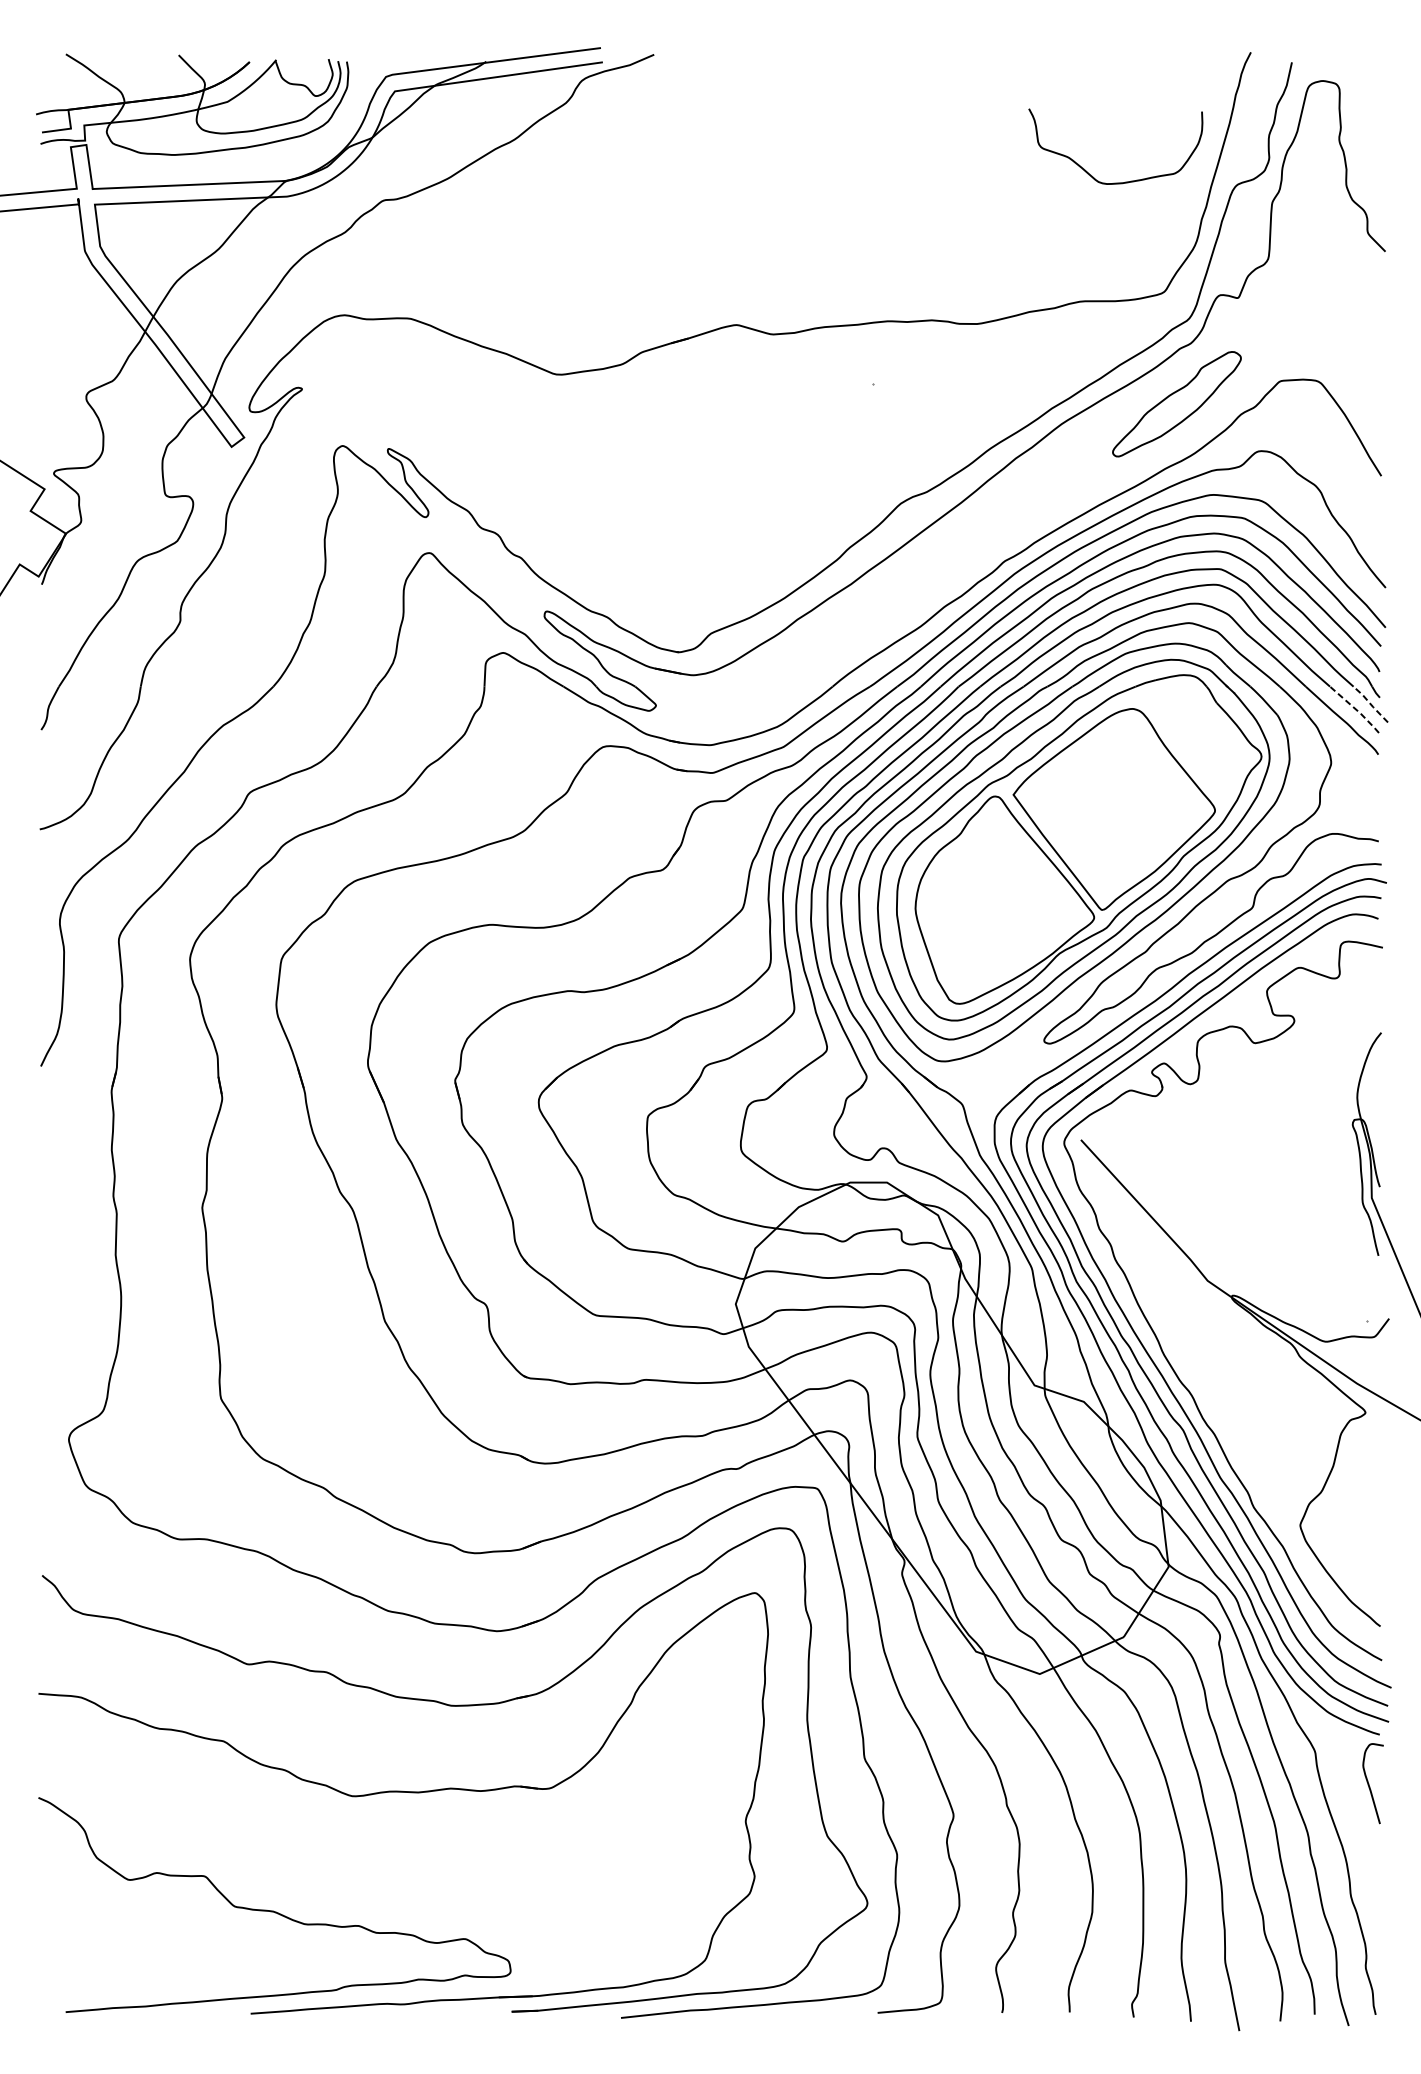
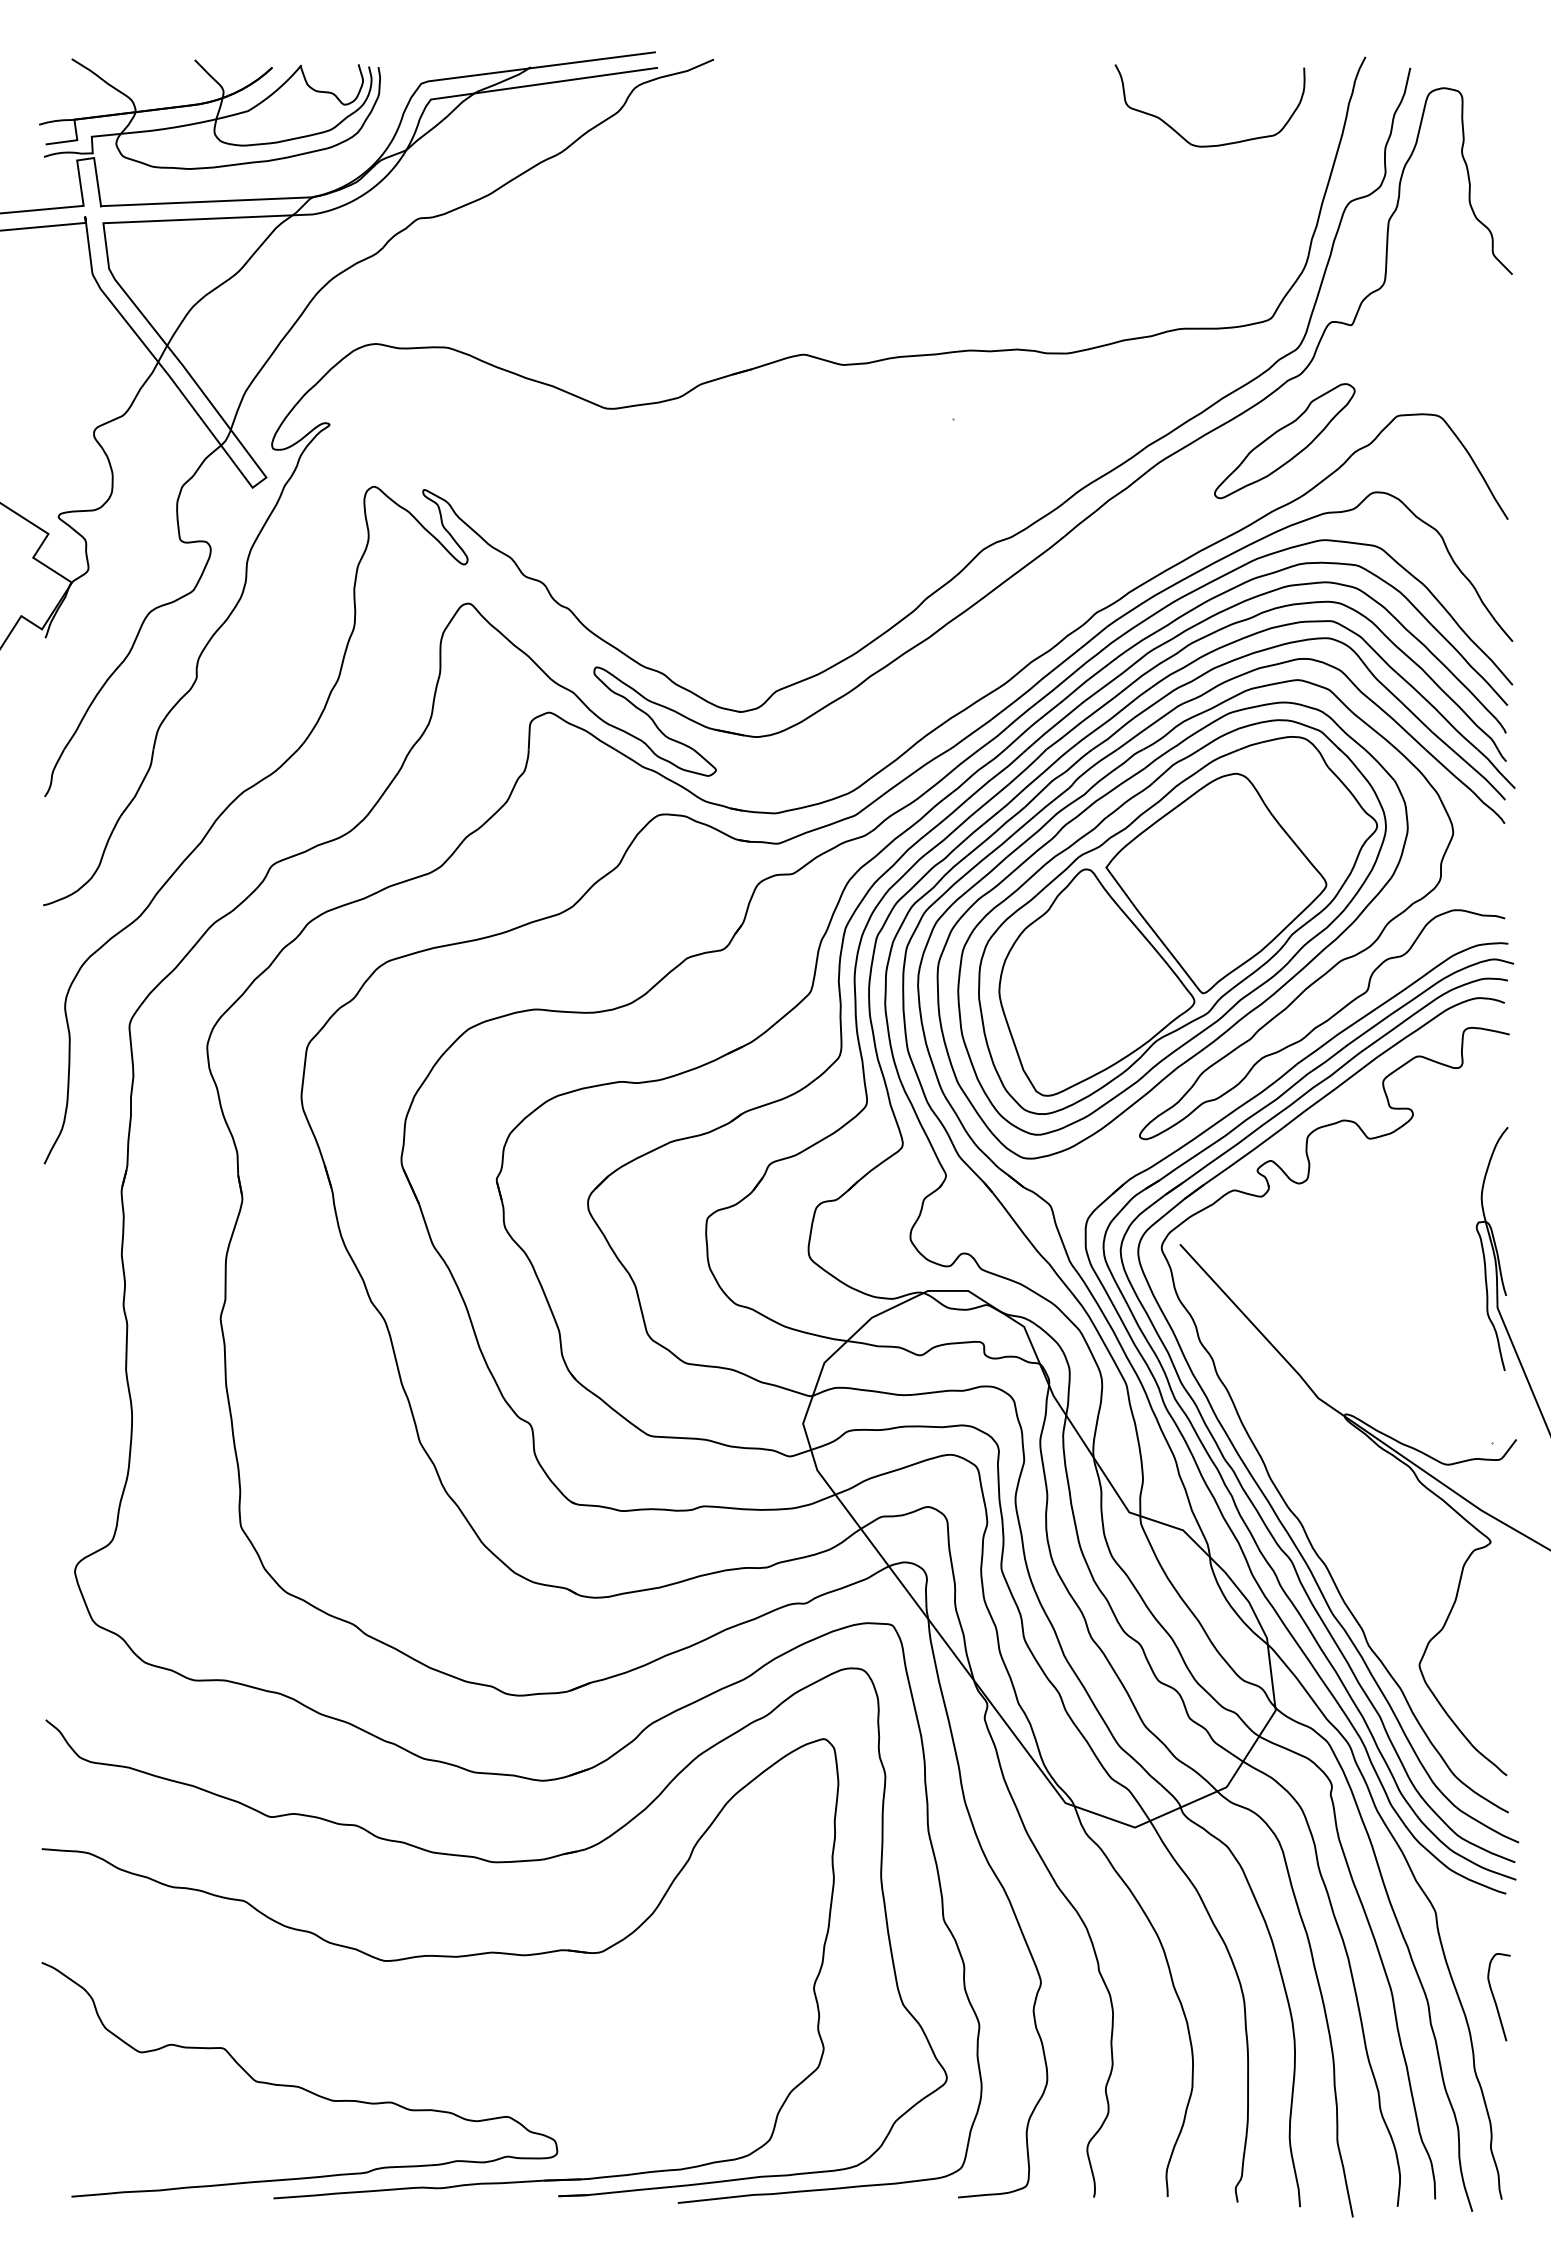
curve: (1122, 182) -> (1217, 144), moved
line: (1370, 704) -> (1496, 768), dashed -> solid
line: (1356, 709) -> (1480, 774), dashed -> solid
curve: (1369, 1785) -> (1495, 1999), moved

